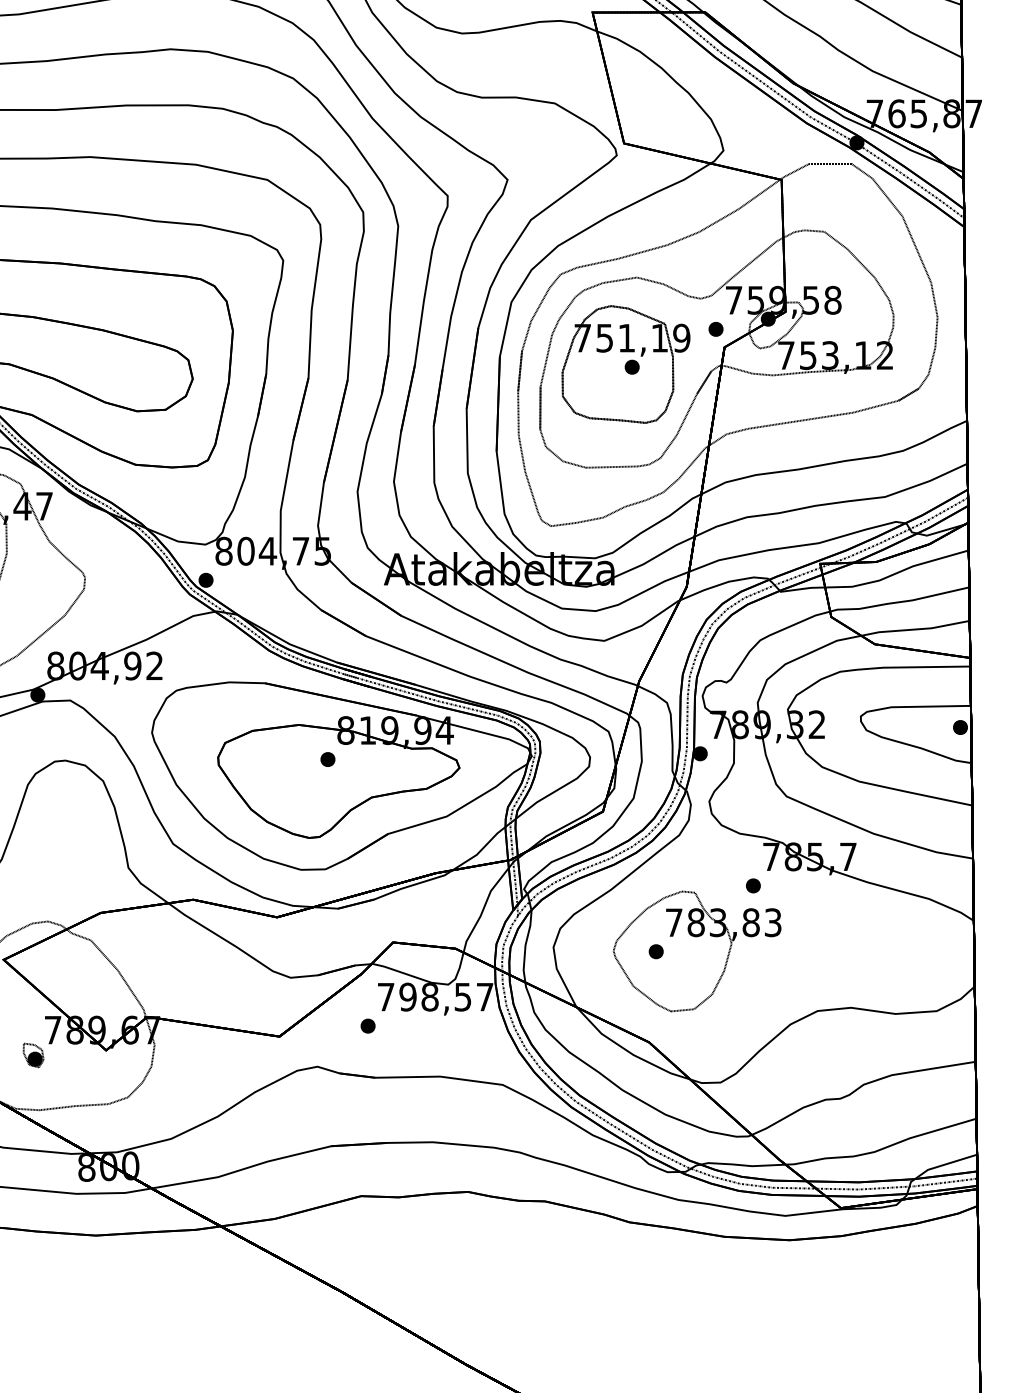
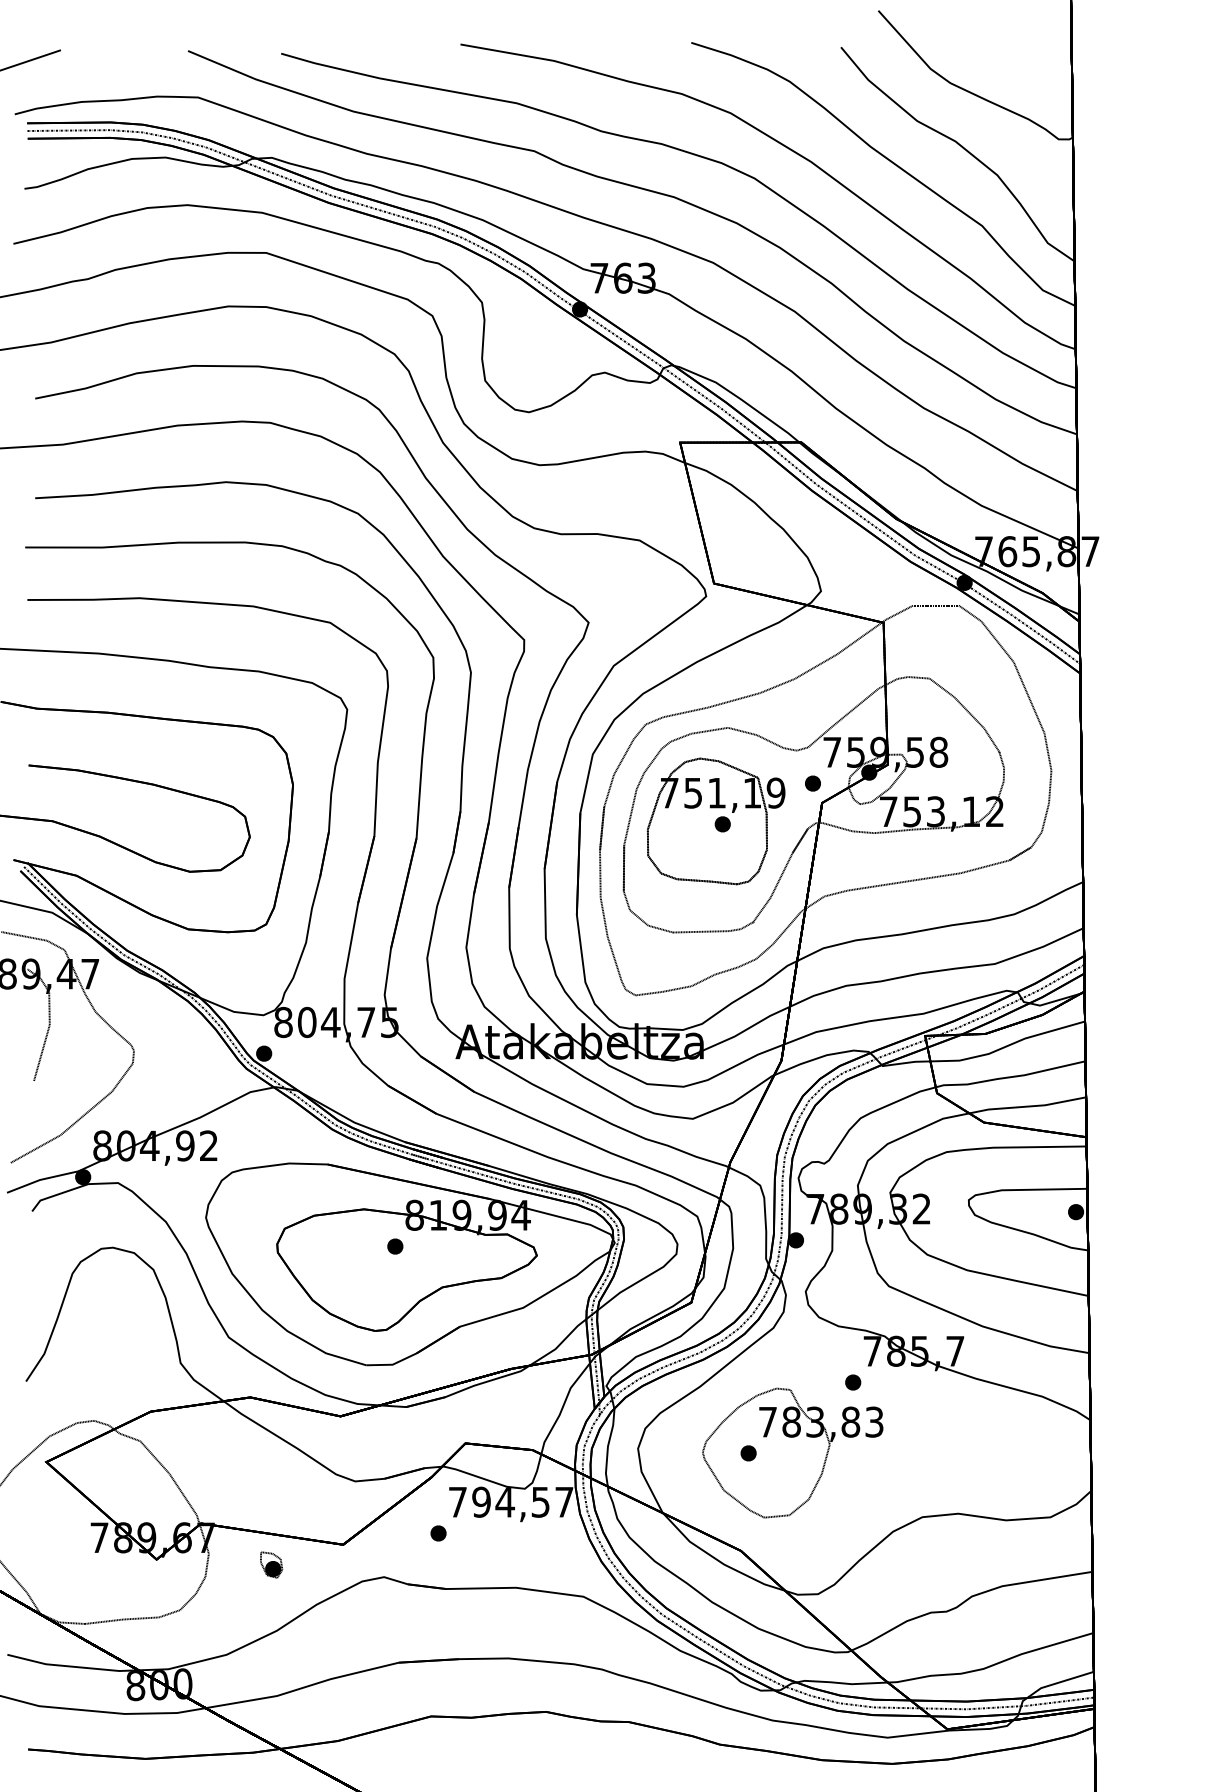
text: (430, 997) -> (505, 1502), 798,57 -> 794,57
part: (33, 1054) -> (271, 1564), moved

